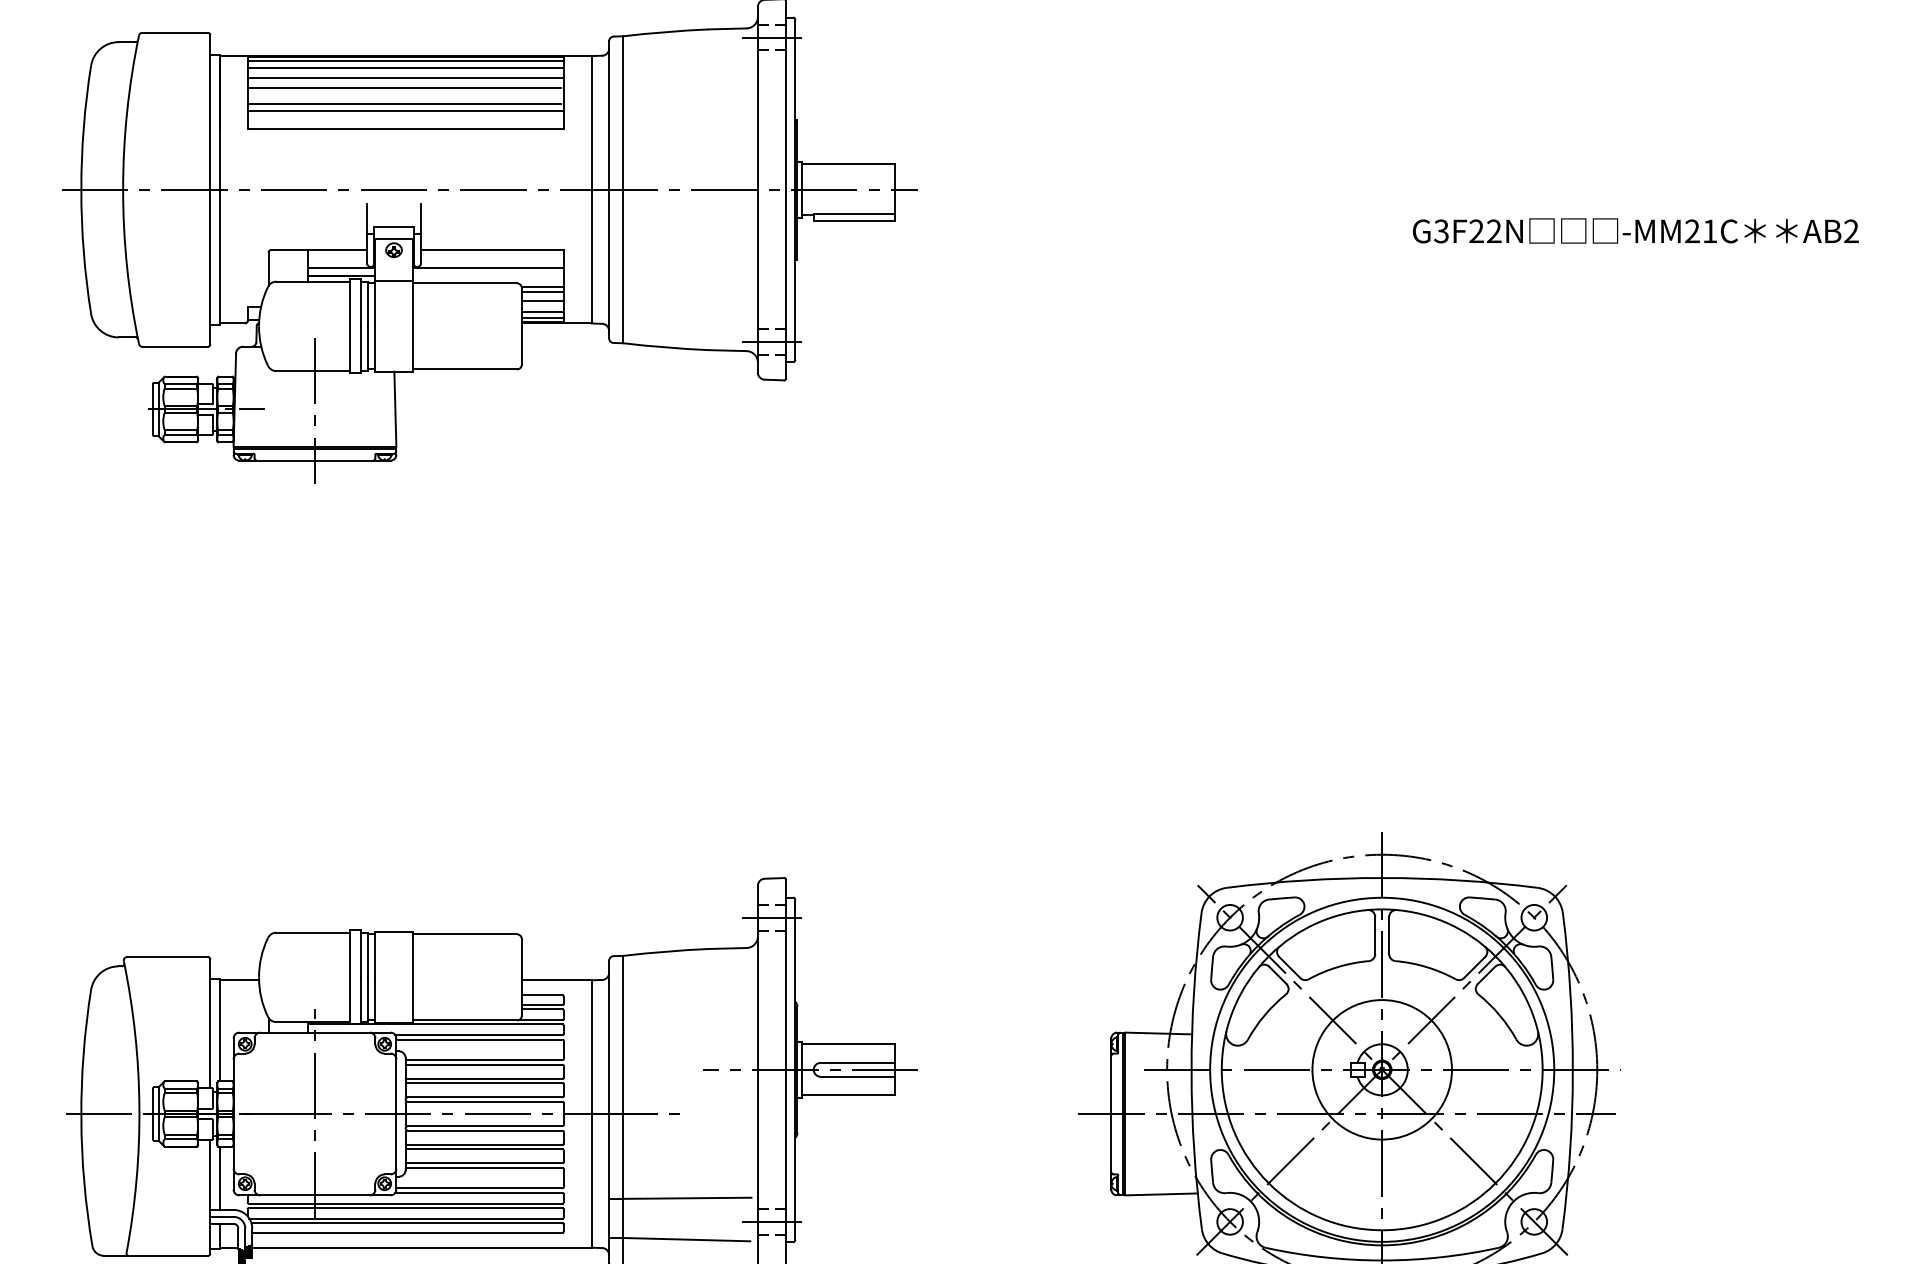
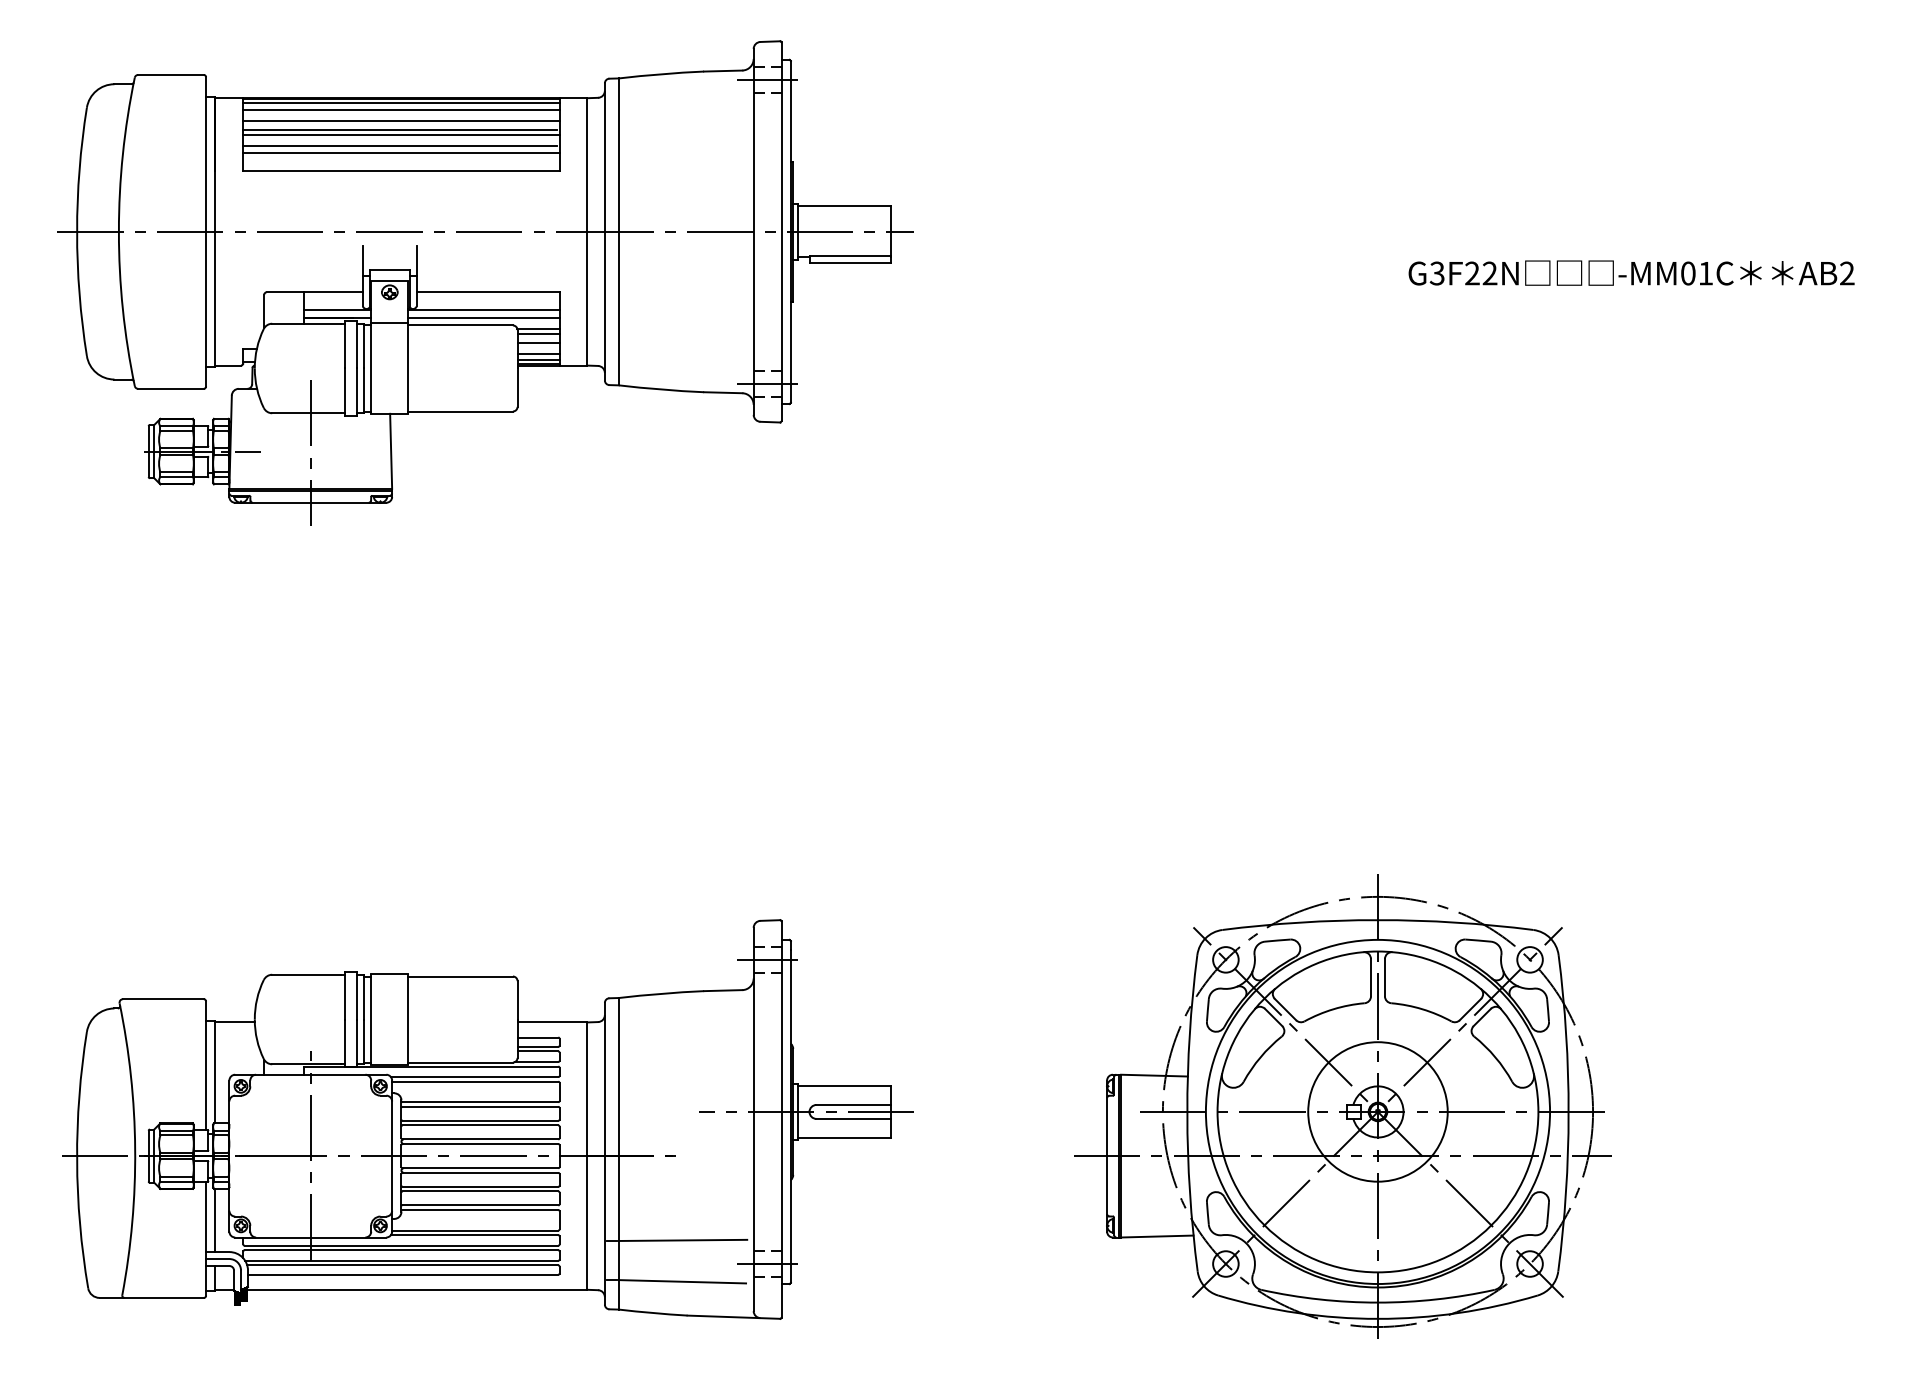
line: (405, 92) -> (401, 134), added
text: (1692, 231) -> (1688, 273), -MM21C -> -MM01C
line: (487, 276) -> (483, 318), added

